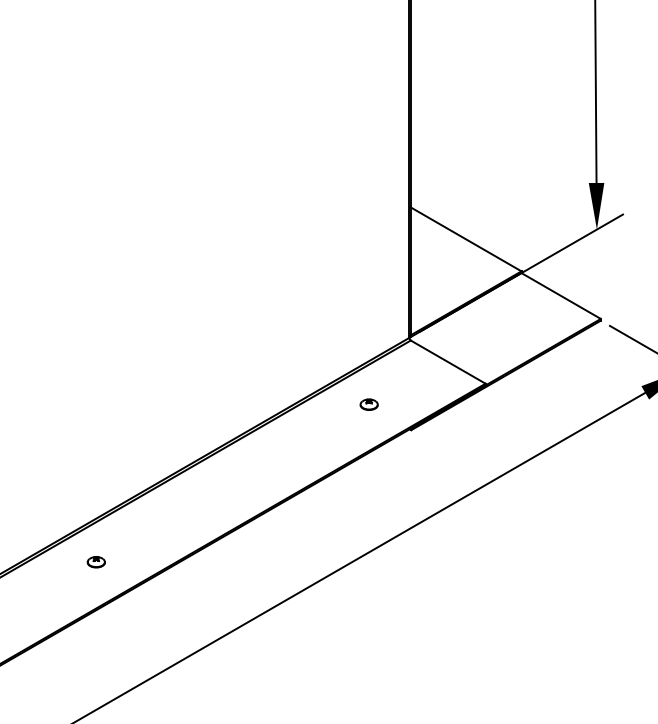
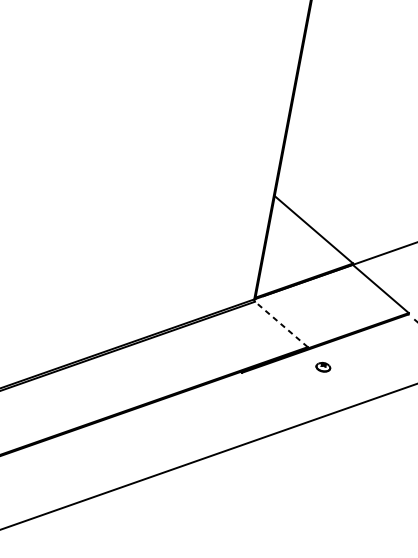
line: (447, 361) -> (280, 323), solid -> dashed
part: (368, 404) -> (322, 367), moved

